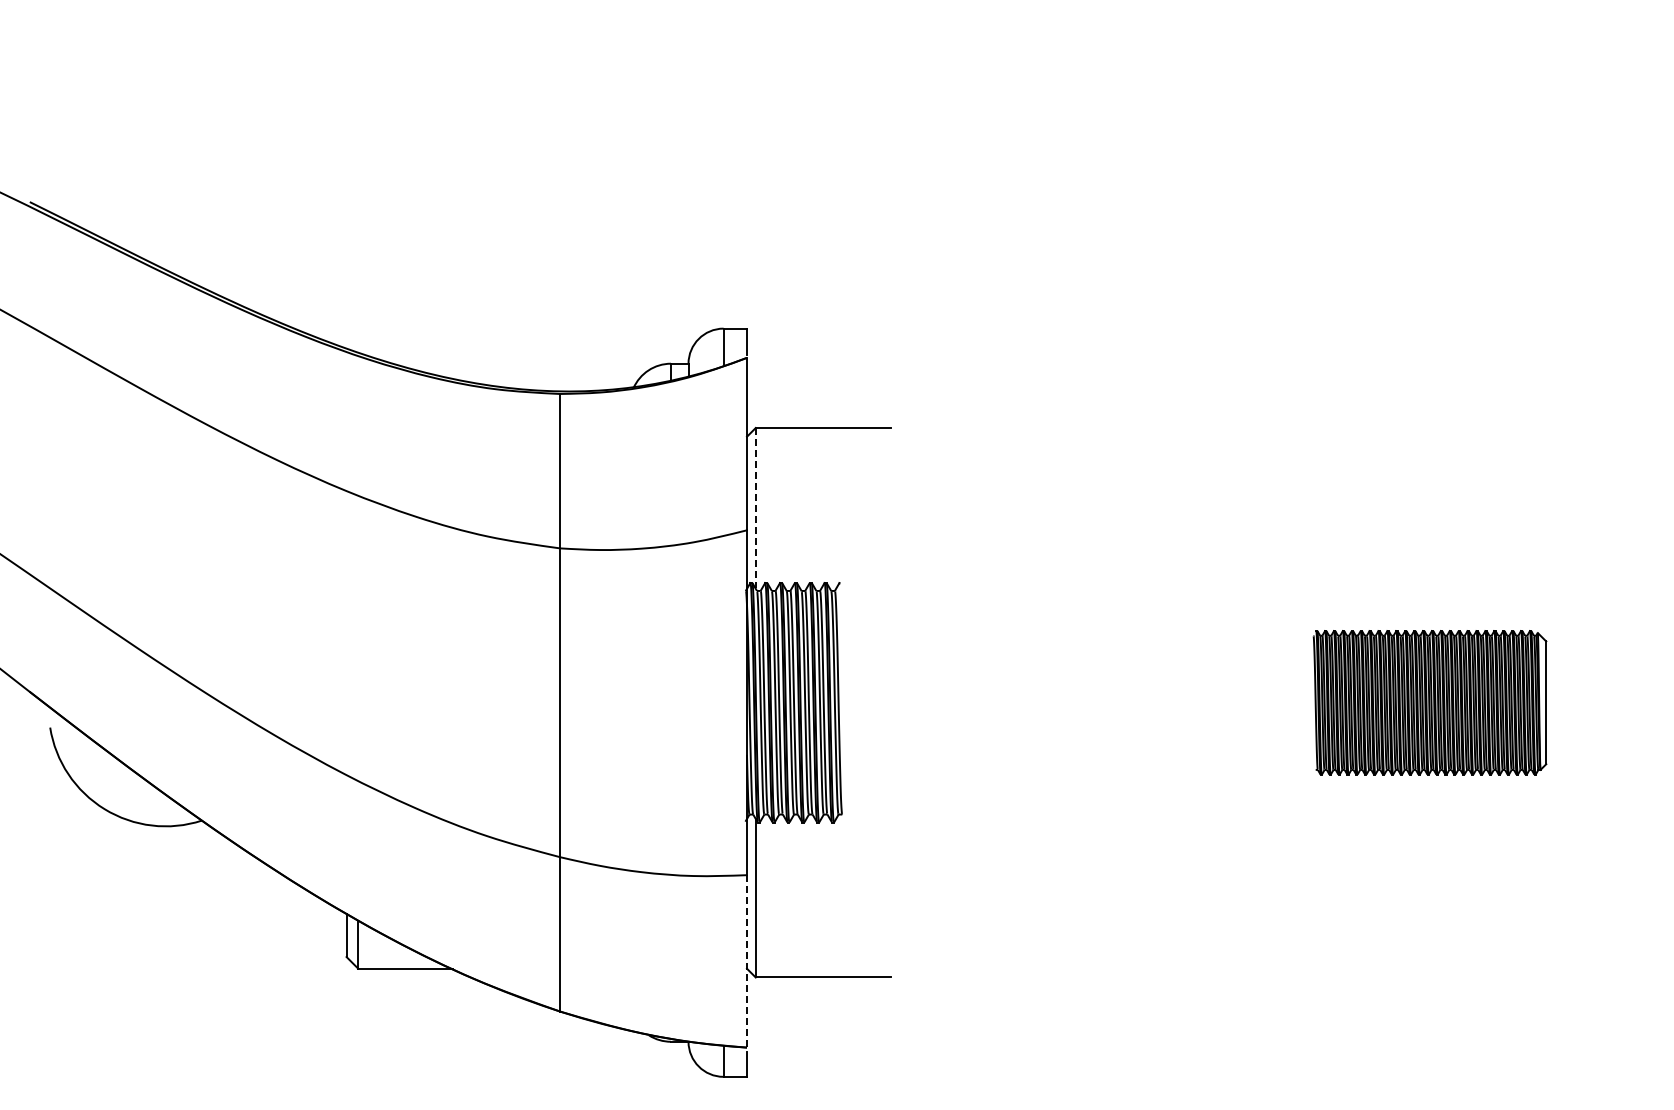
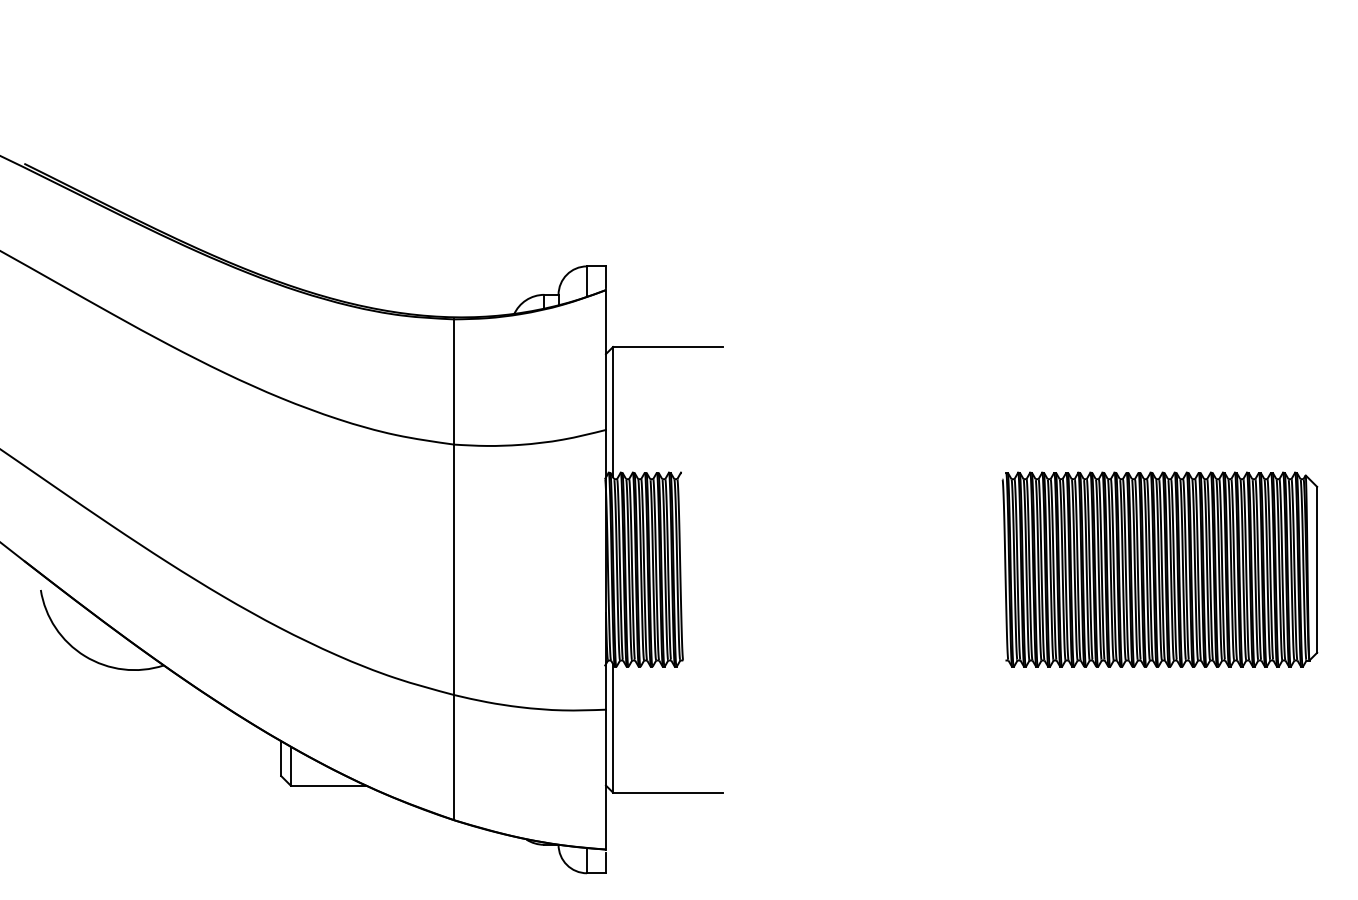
line: (755, 508) -> (612, 412), dashed -> solid
part: (1429, 702) -> (1159, 569), size x1.67
line: (746, 961) -> (605, 779), dashed -> solid

